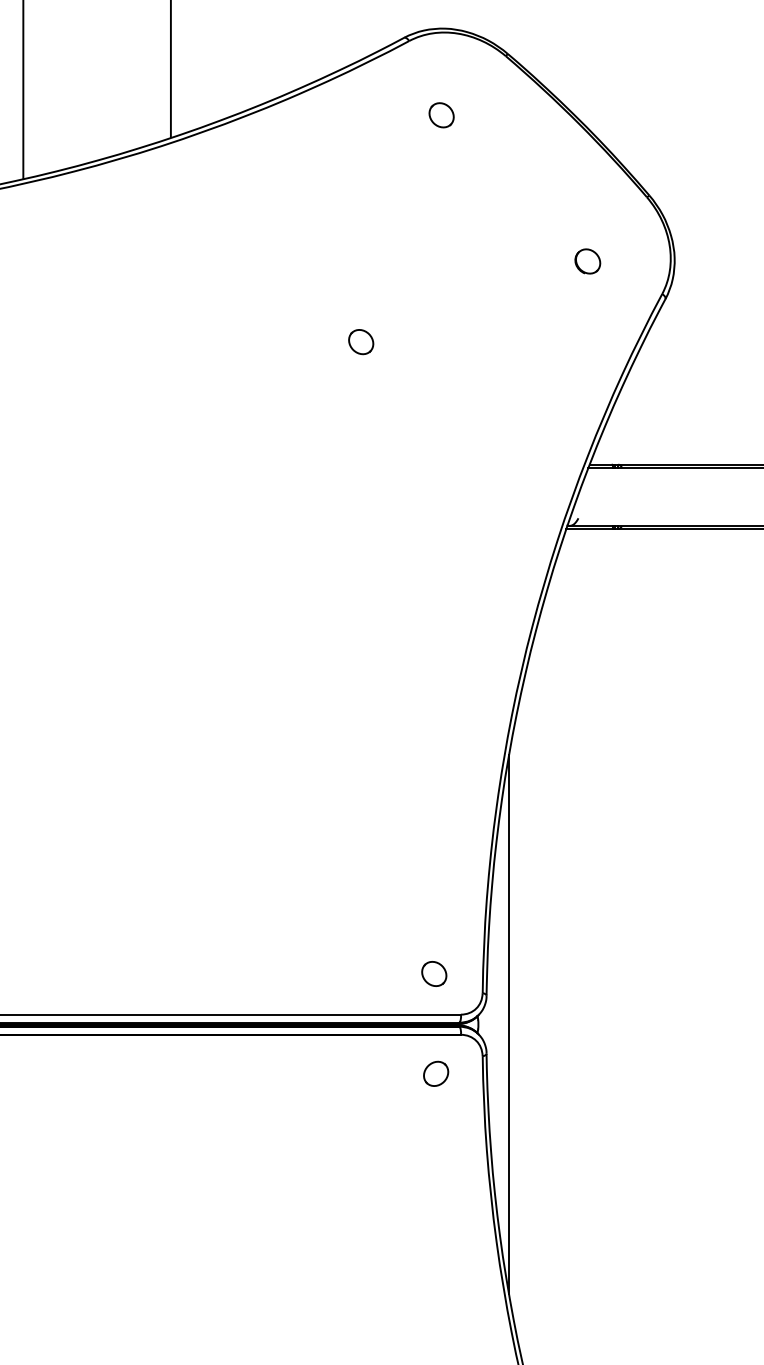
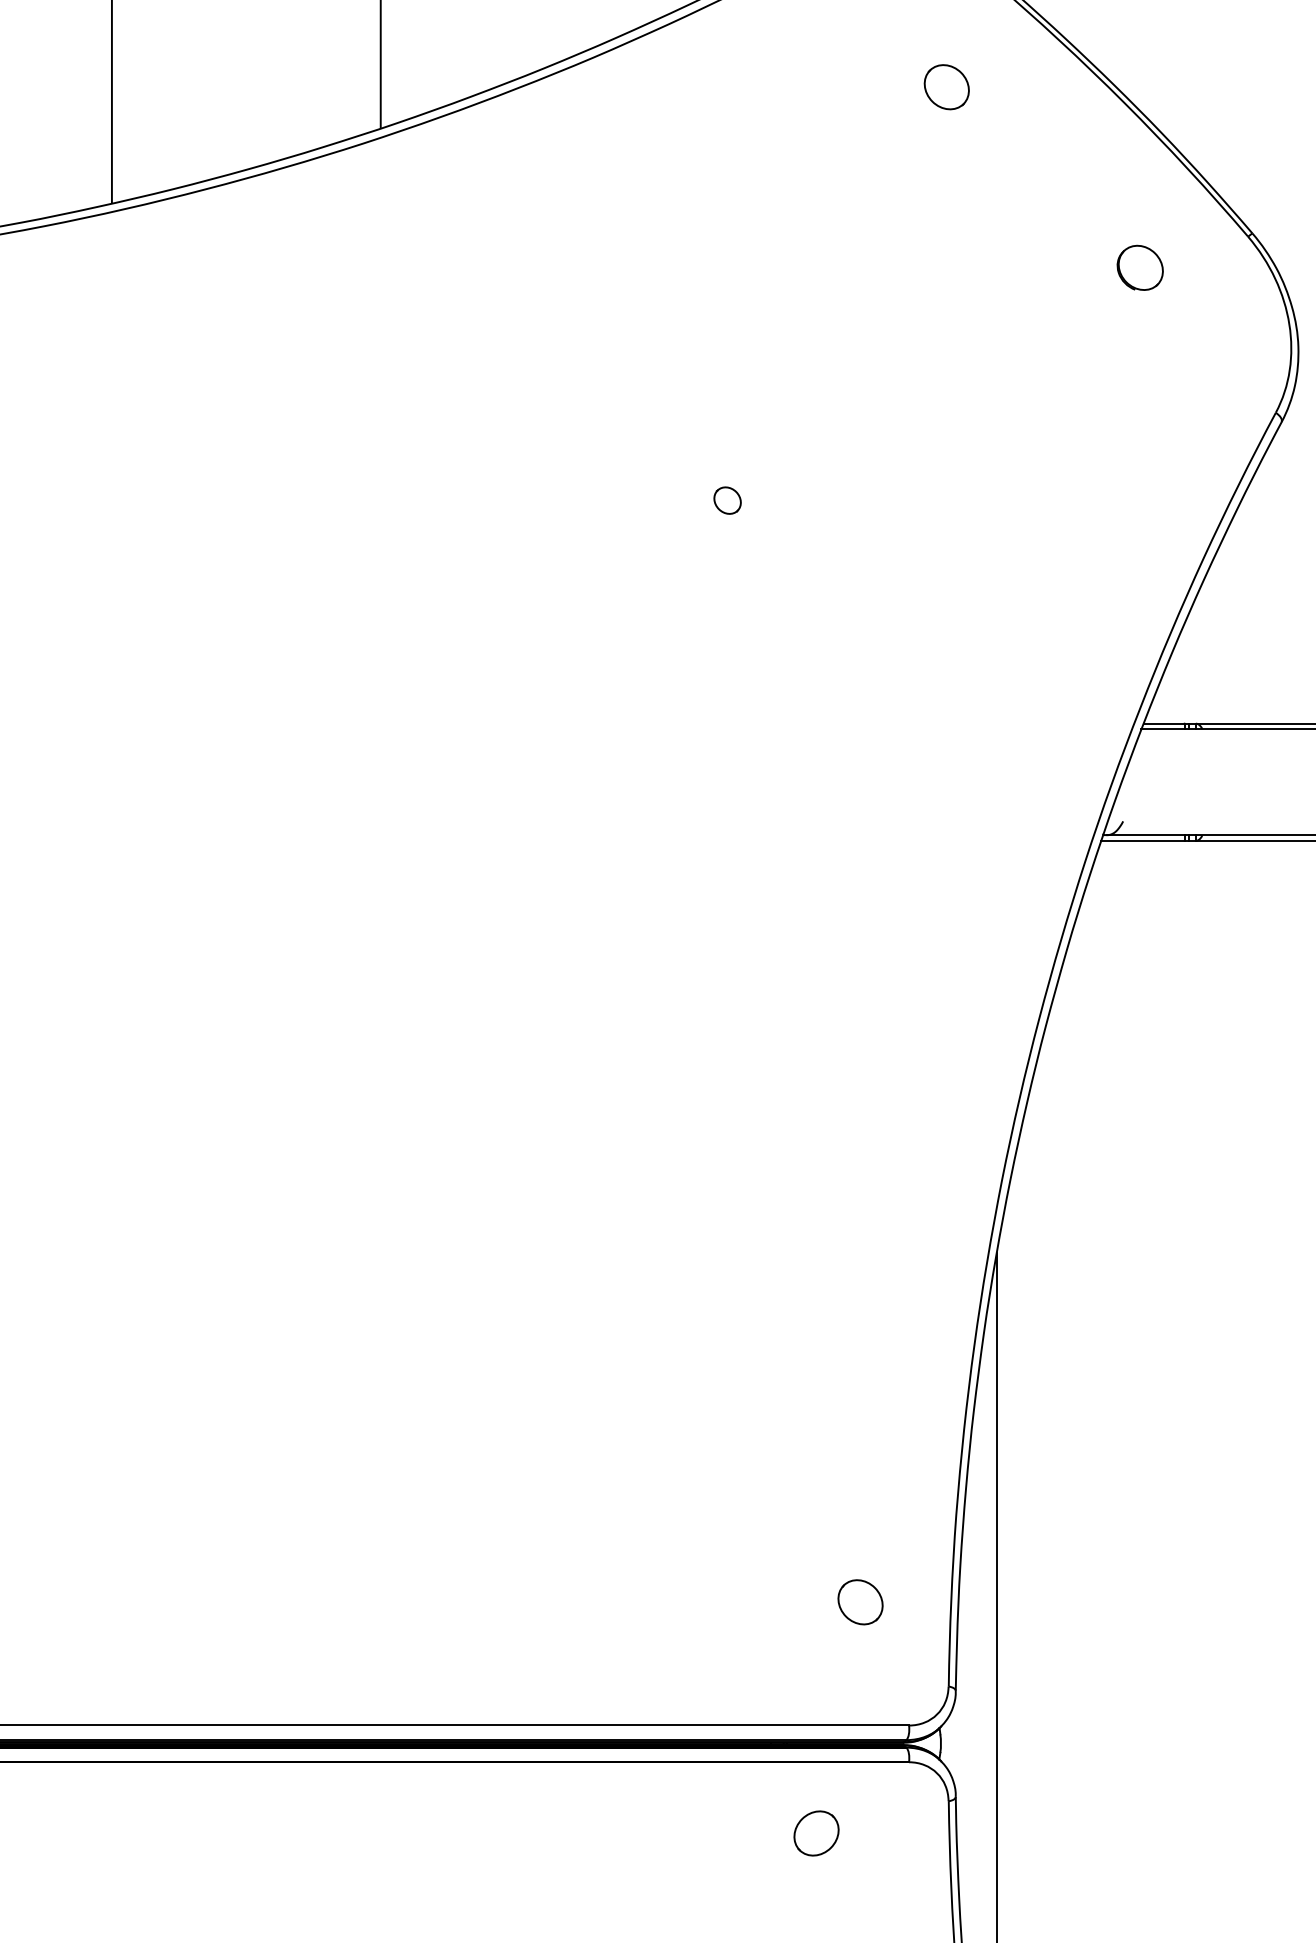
part: (441, 115) -> (946, 87), moved
part: (587, 261) -> (1139, 267), moved
part: (361, 342) -> (727, 501), size x0.6
part: (434, 973) -> (860, 1601), moved
part: (436, 1073) -> (817, 1832), moved

